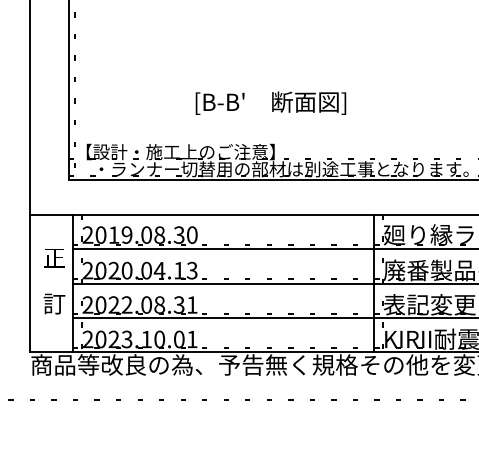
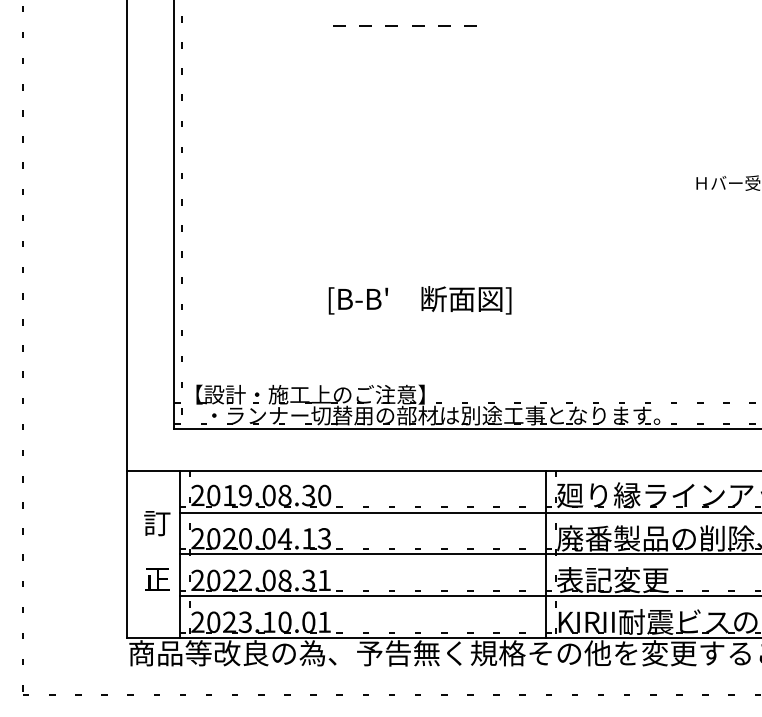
text: (270, 103) -> (419, 300), moved
text: (54, 258) -> (157, 523), 正 -> 訂
text: (54, 303) -> (157, 578), 訂 -> 正

